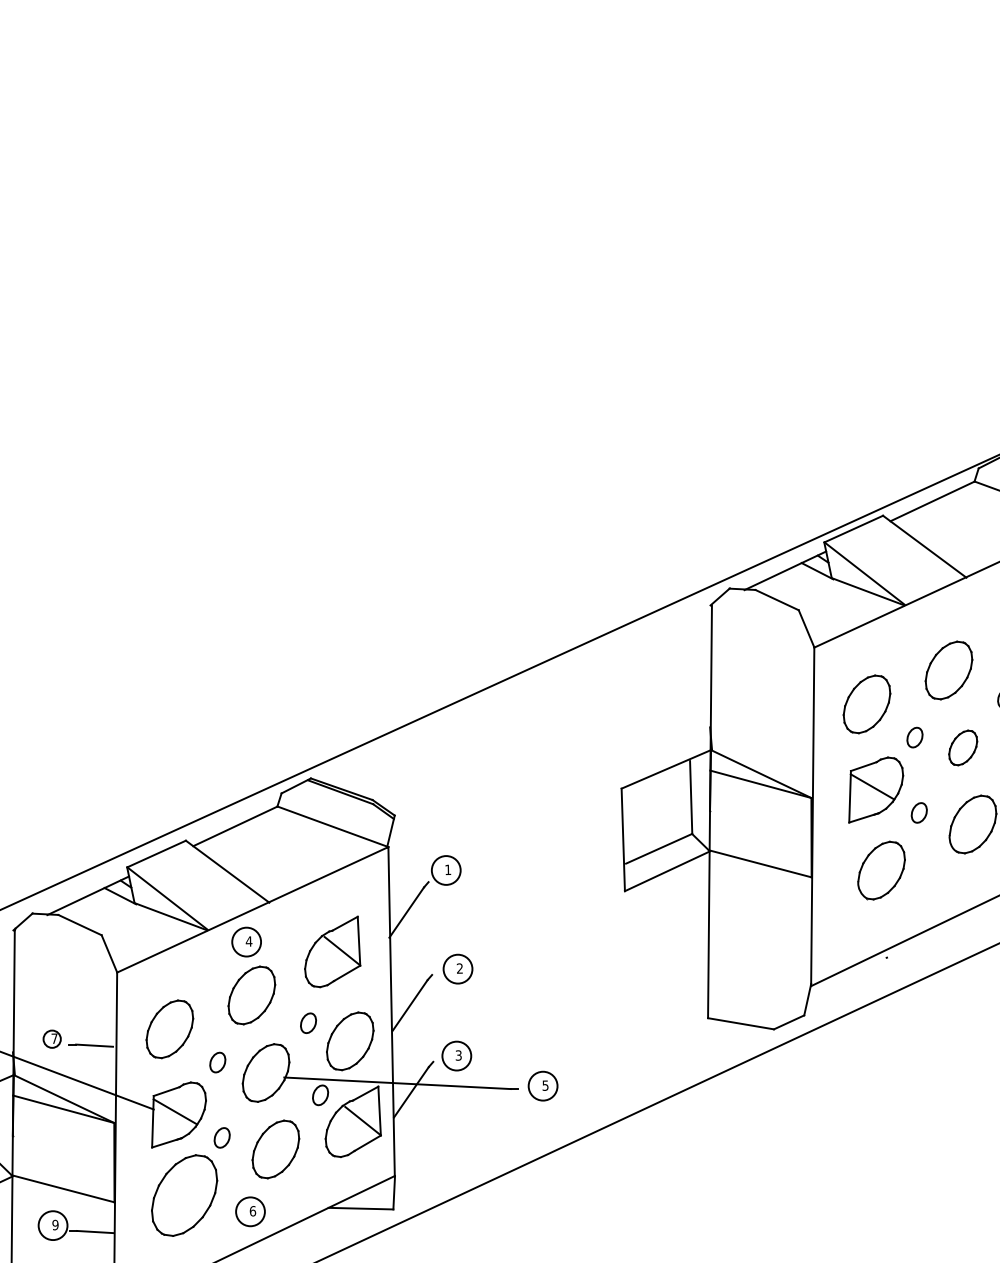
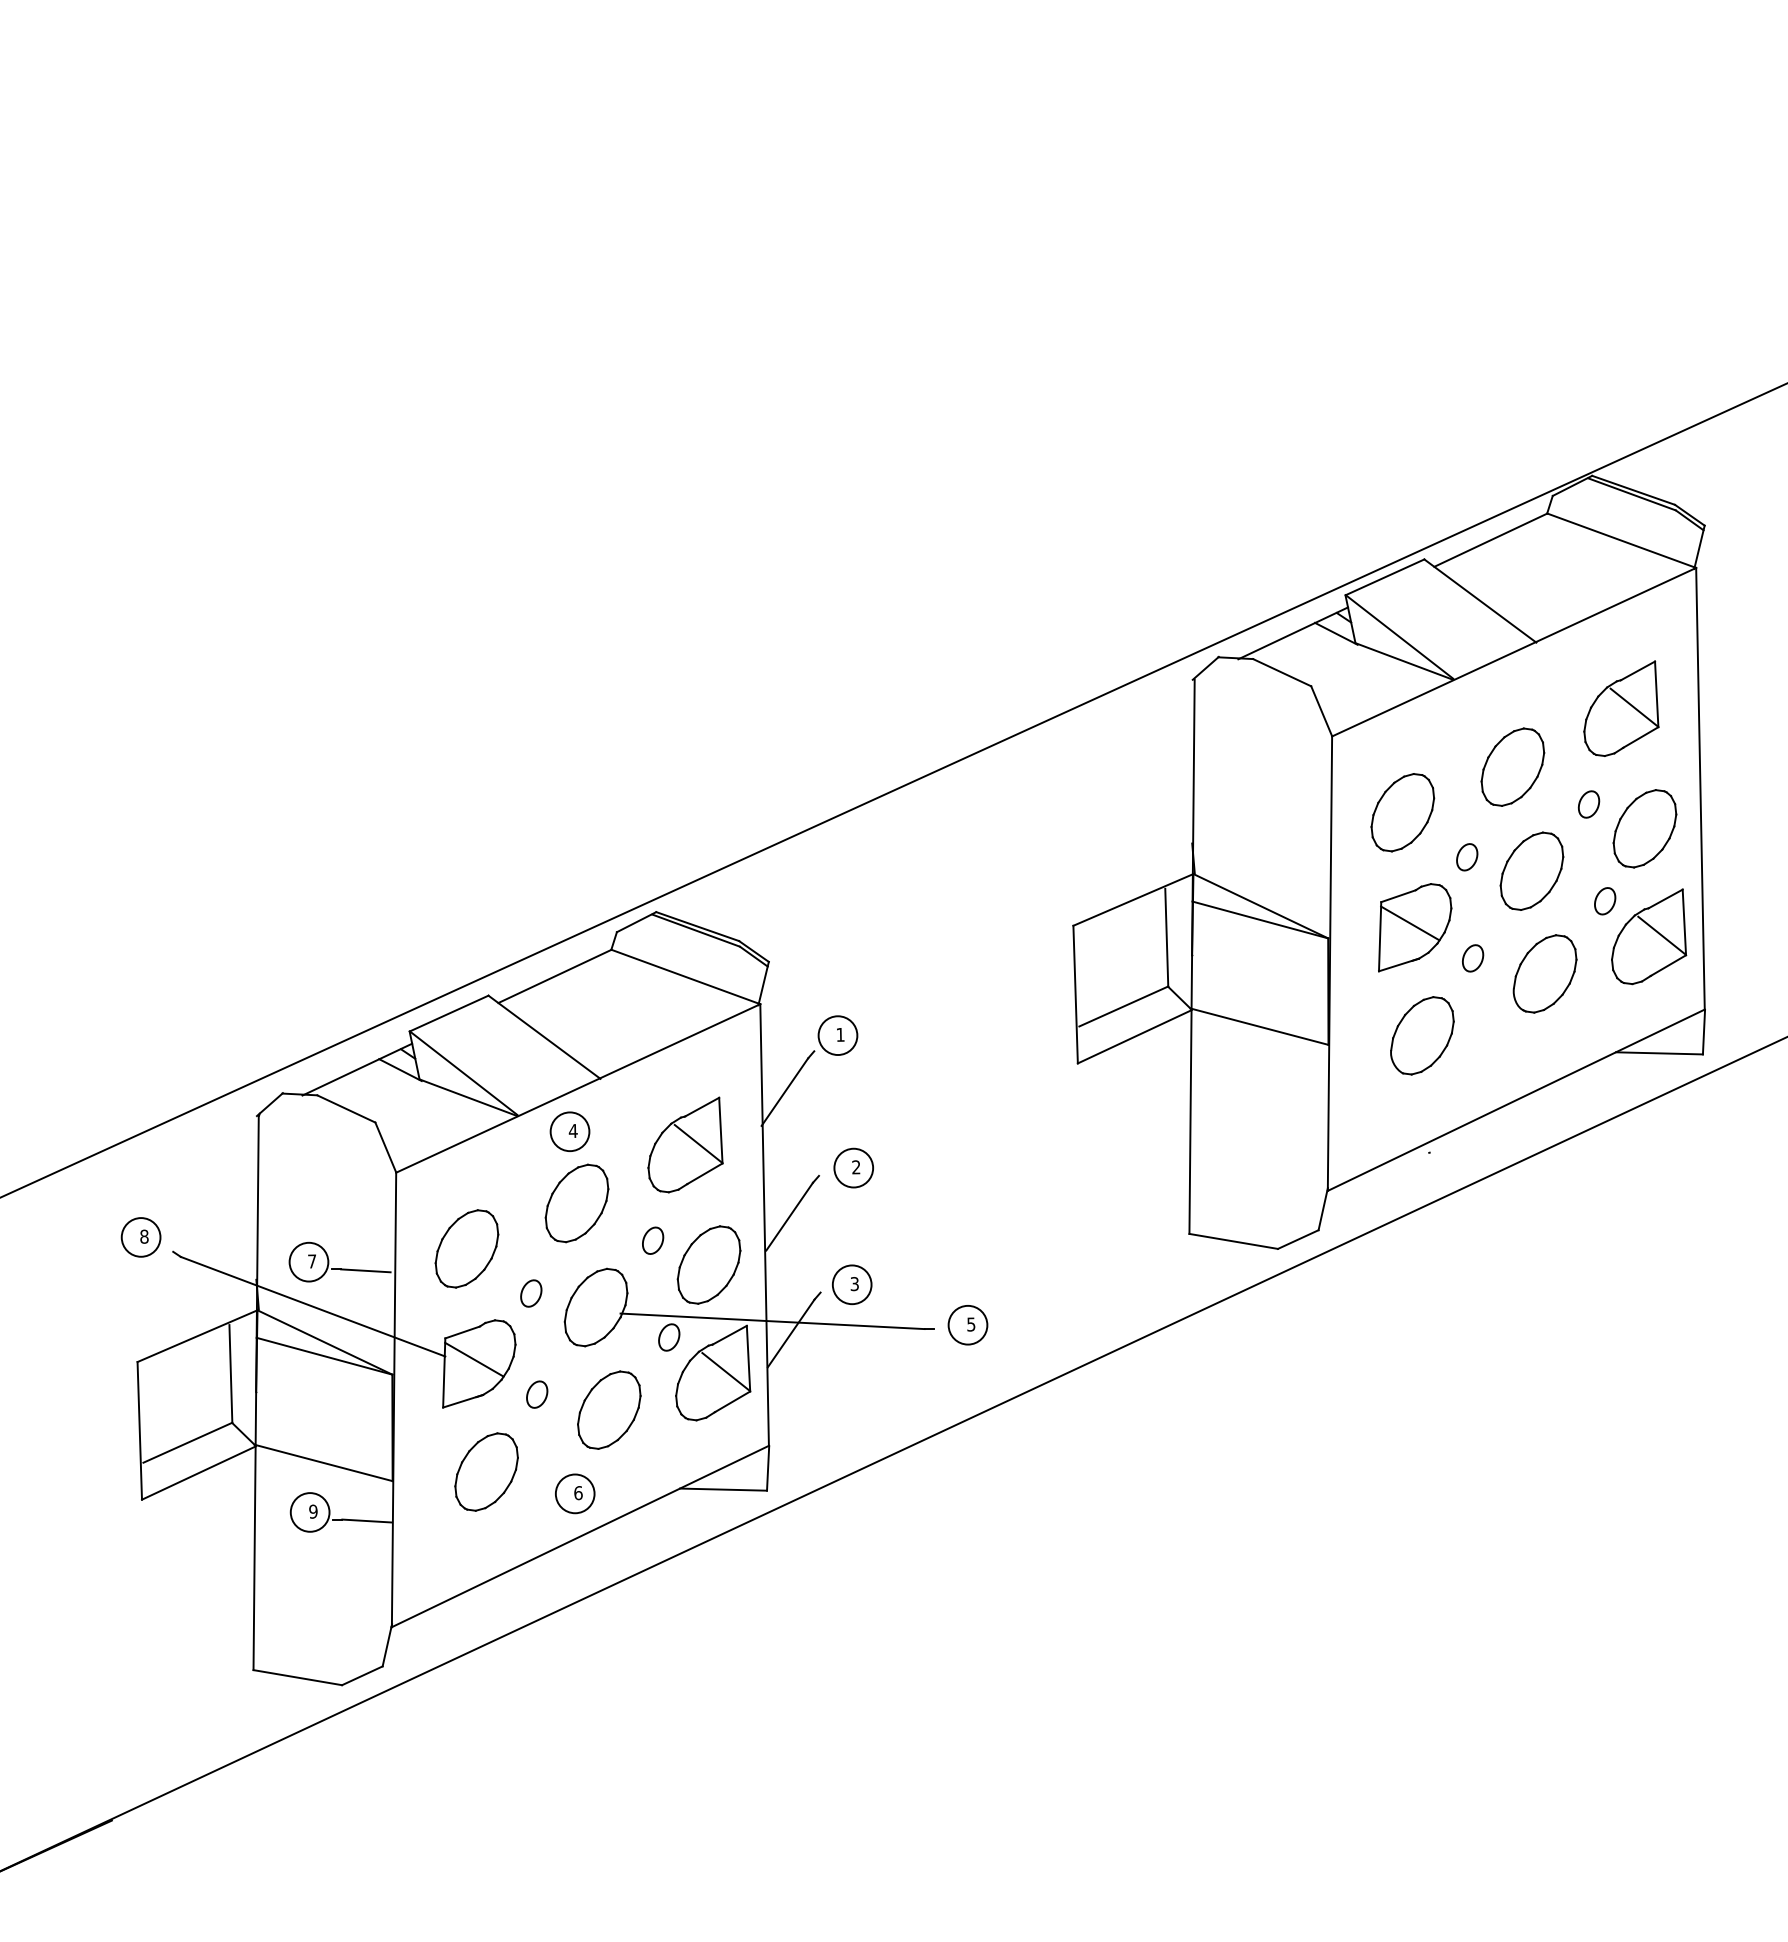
part: (962, 747) -> (1531, 870), size x1.67
circle: (51, 1038) -> (308, 1261), size x1.67
part: (184, 1195) -> (486, 1471), size x0.71

